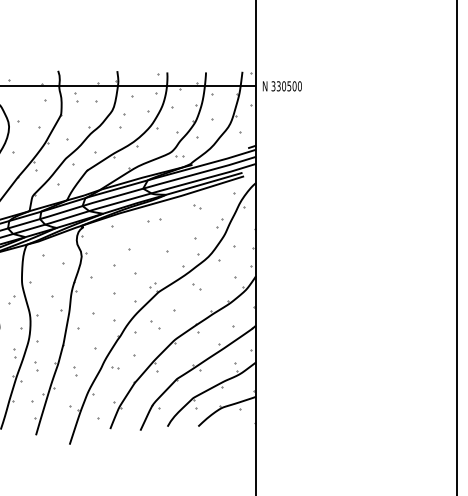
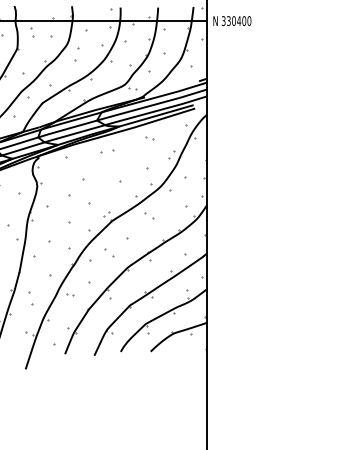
text: (289, 86) -> (239, 21), 330500 -> 330400
part: (75, 371) -> (31, 298), size x1.6

